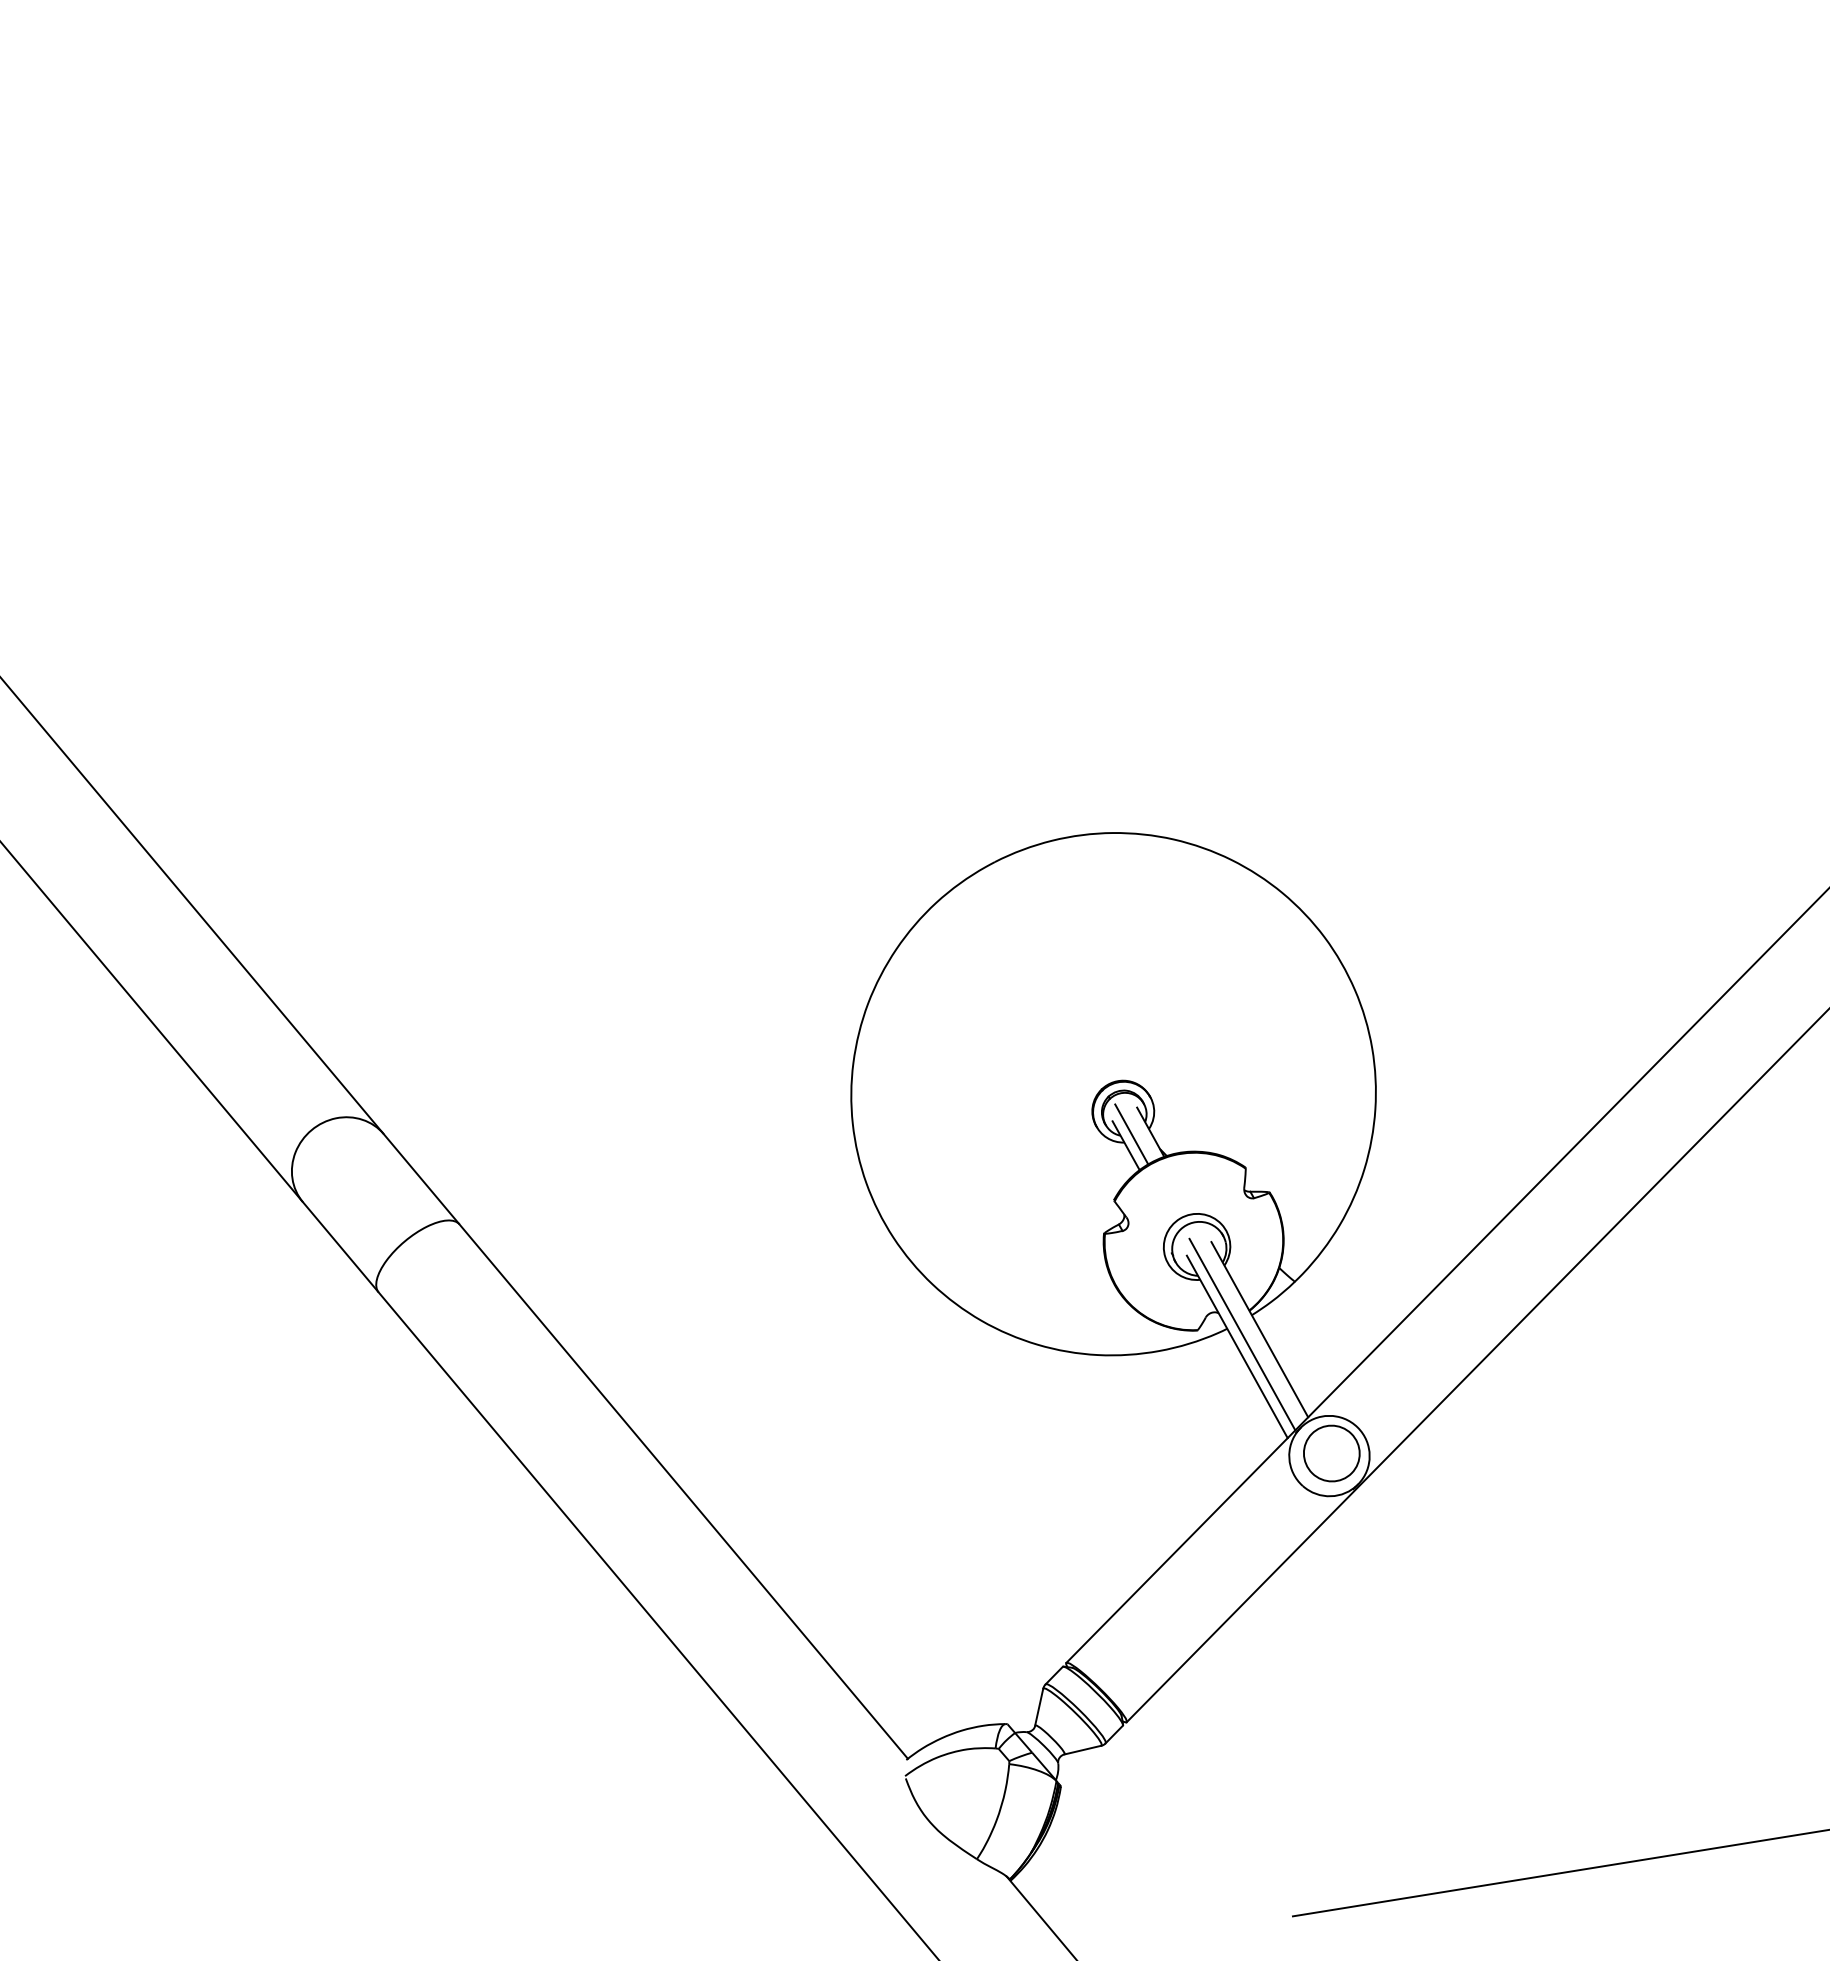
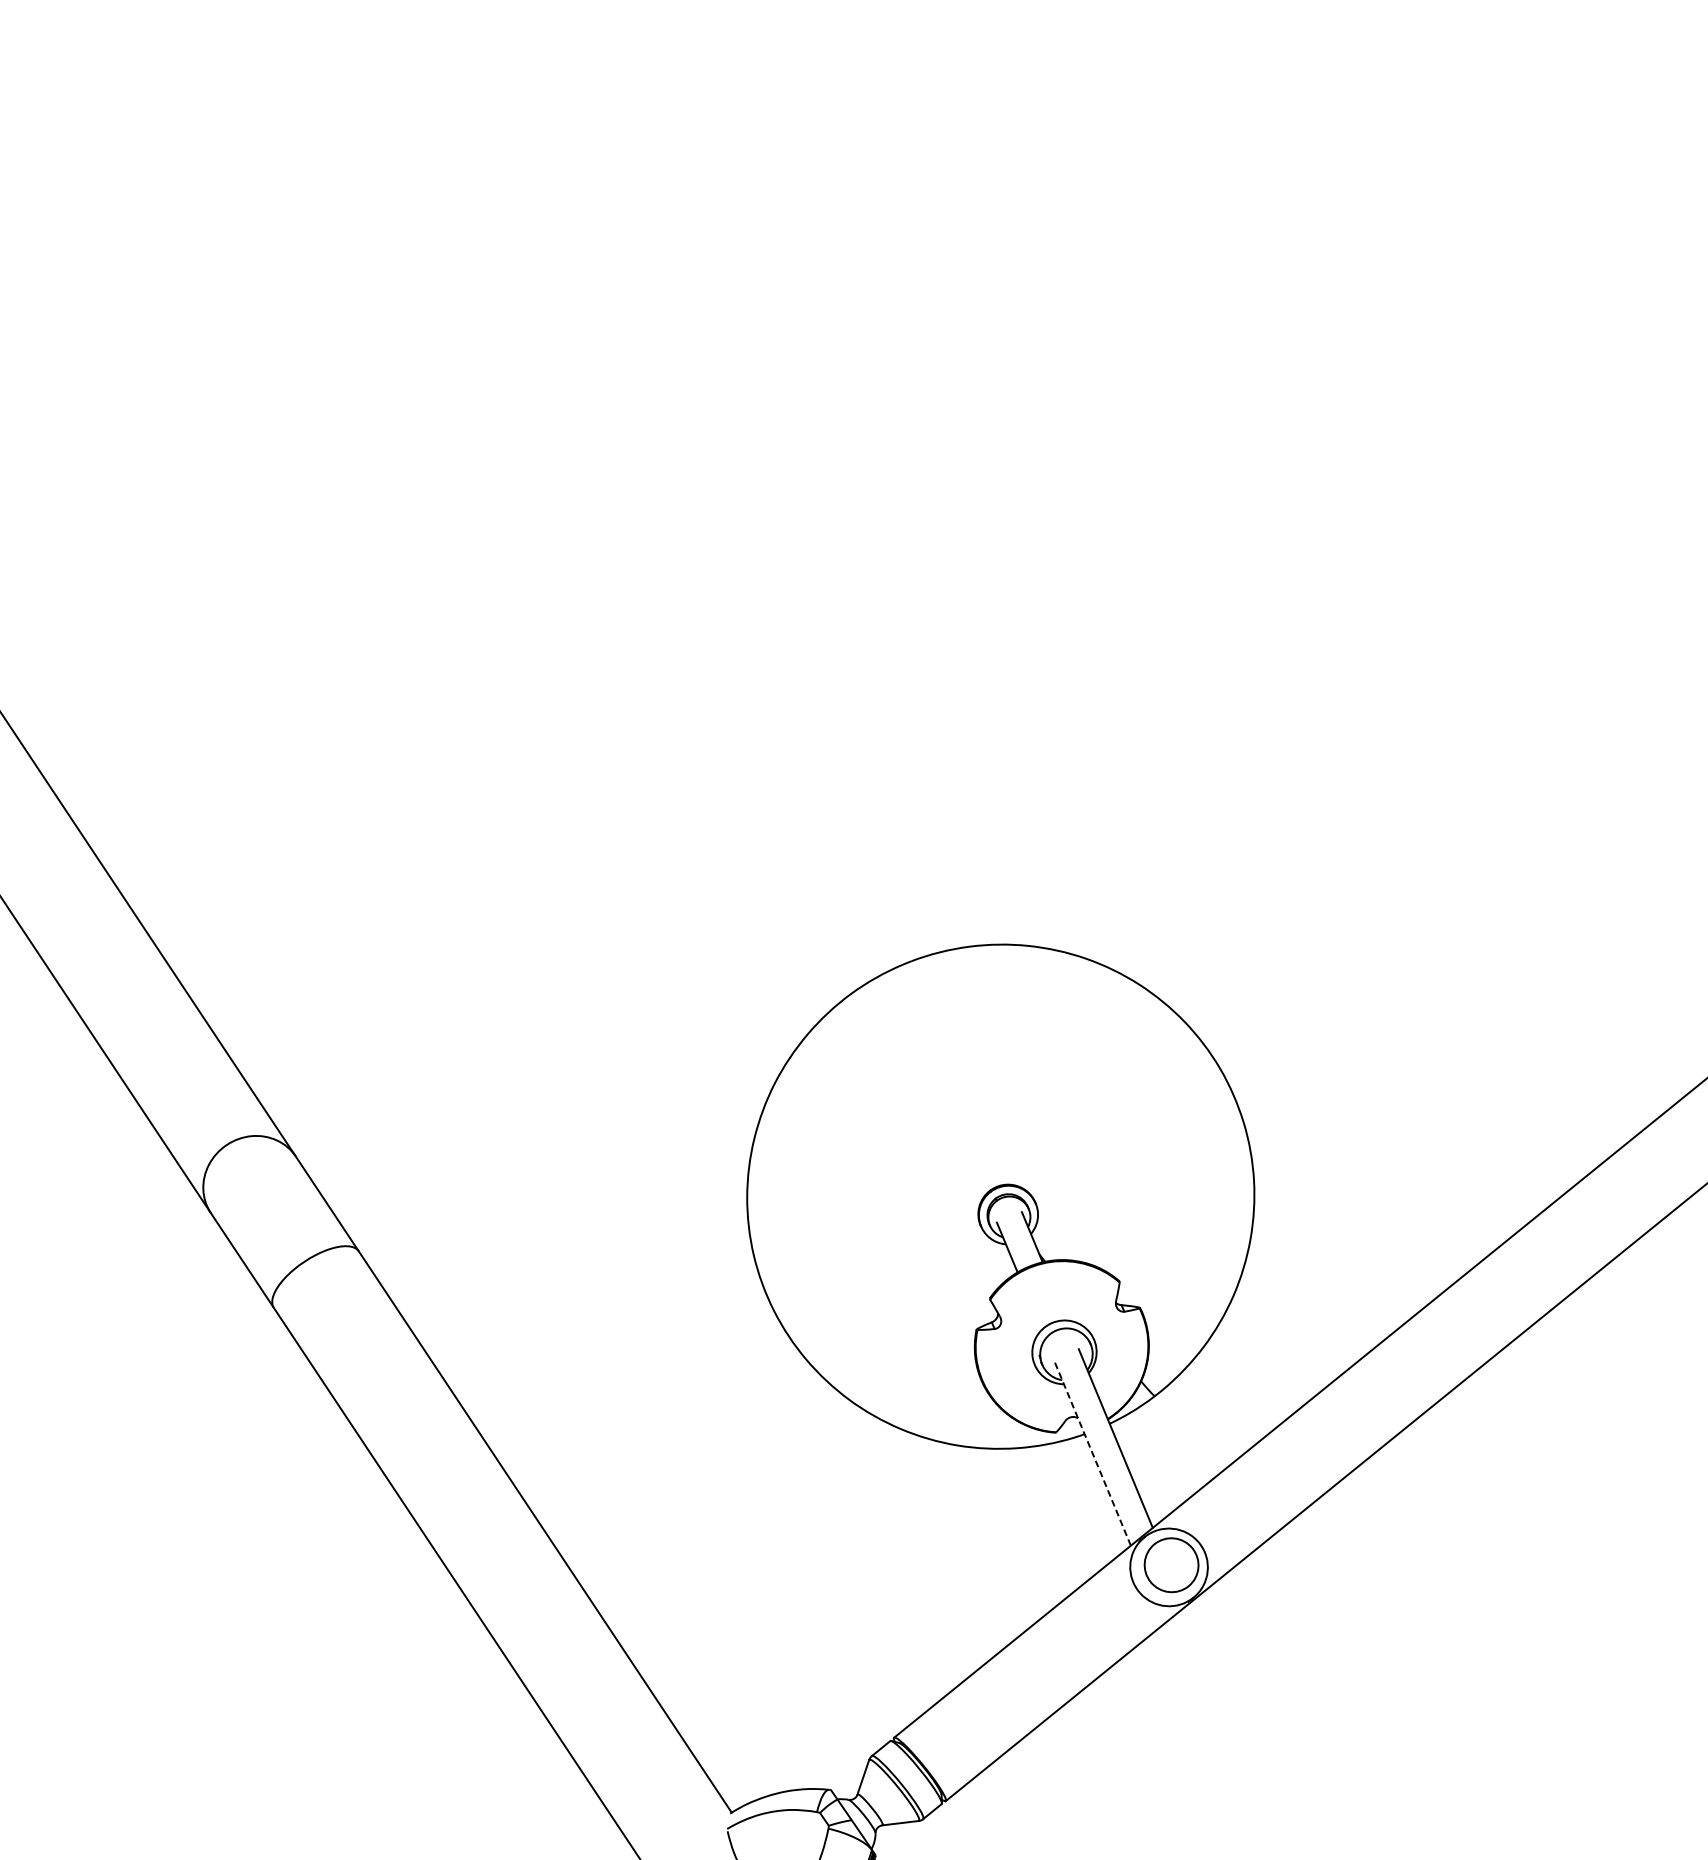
line: (1131, 1134) -> (1013, 1237), removed
line: (1242, 1334) -> (1098, 1441), removed
line: (1237, 1346) -> (1092, 1452), solid -> dashed

